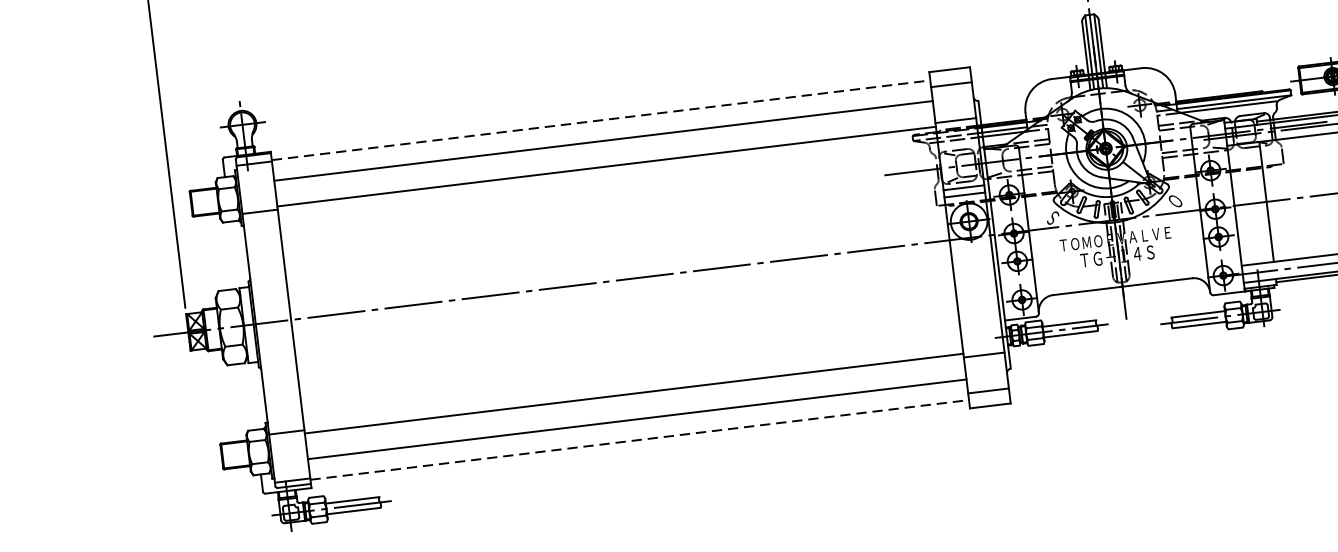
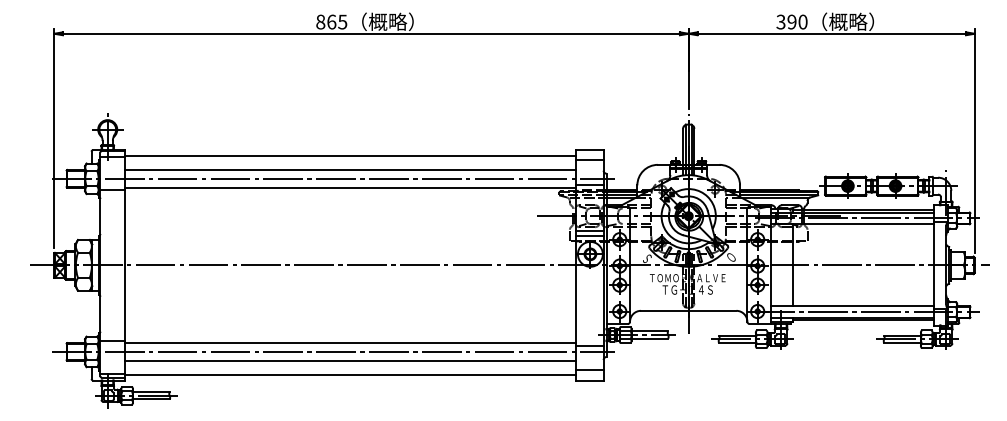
line: (601, 119) -> (350, 155), dashed -> solid
line: (580, 156) -> (333, 178), added
line: (611, 408) -> (333, 351), added
line: (640, 439) -> (350, 374), dashed -> solid

